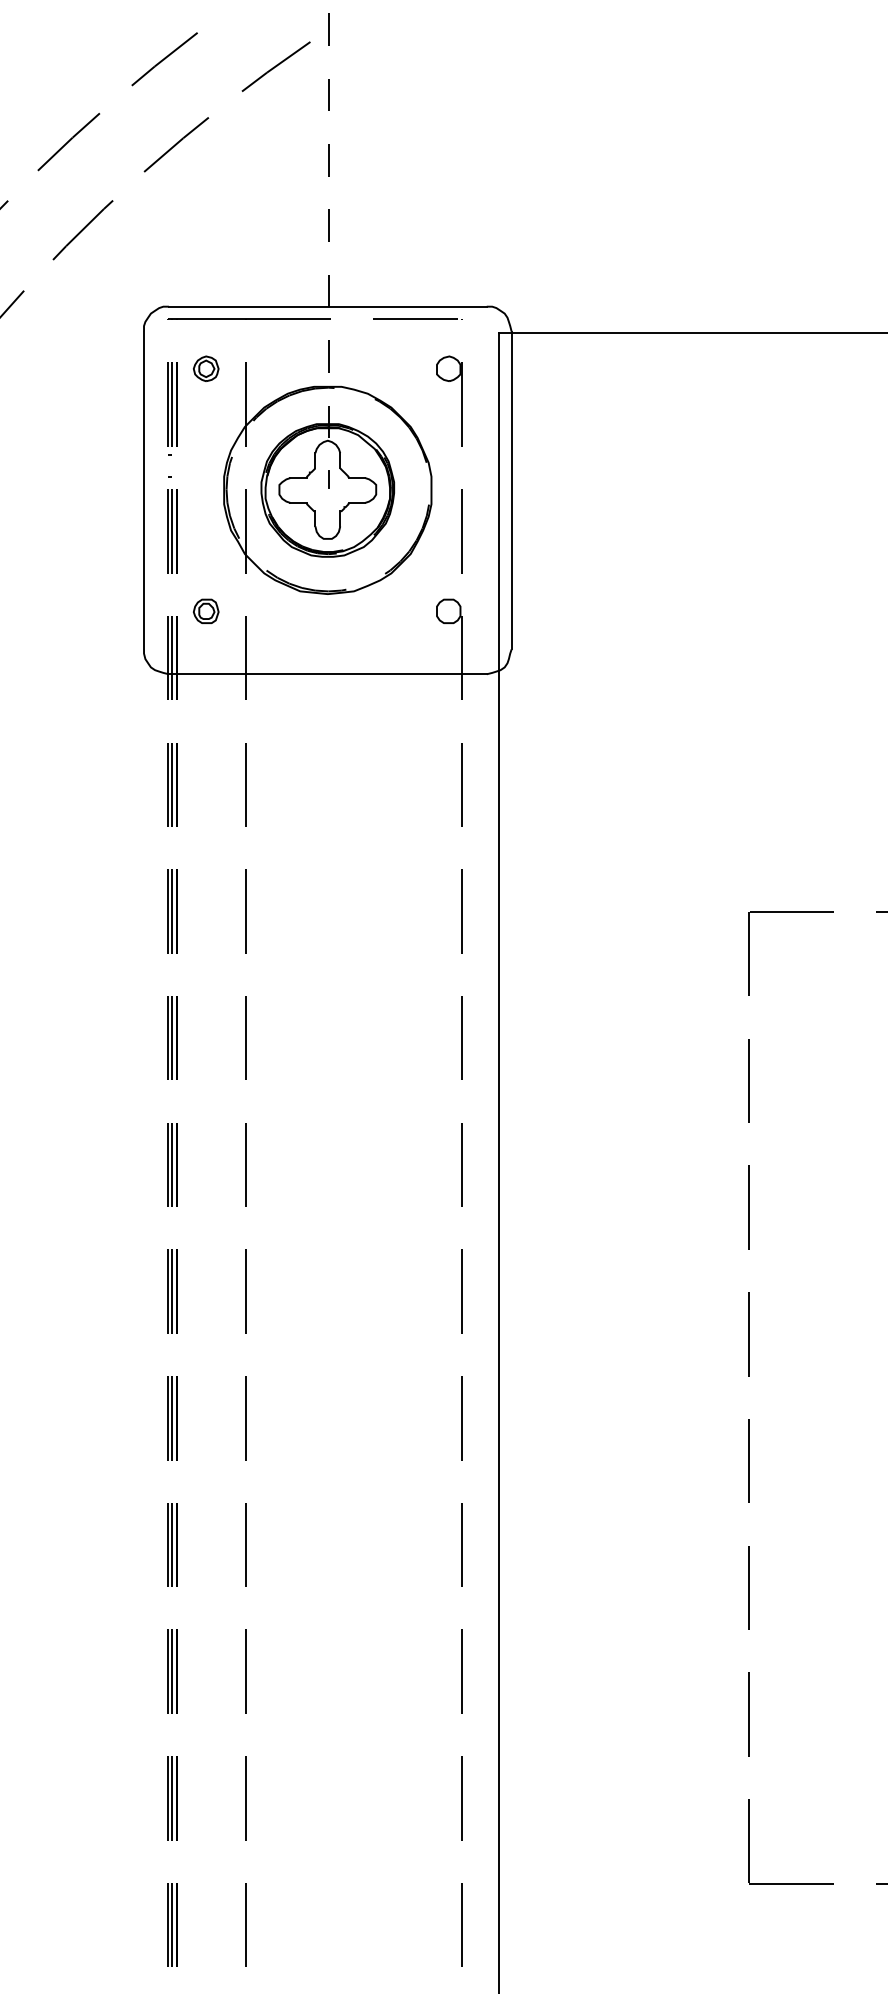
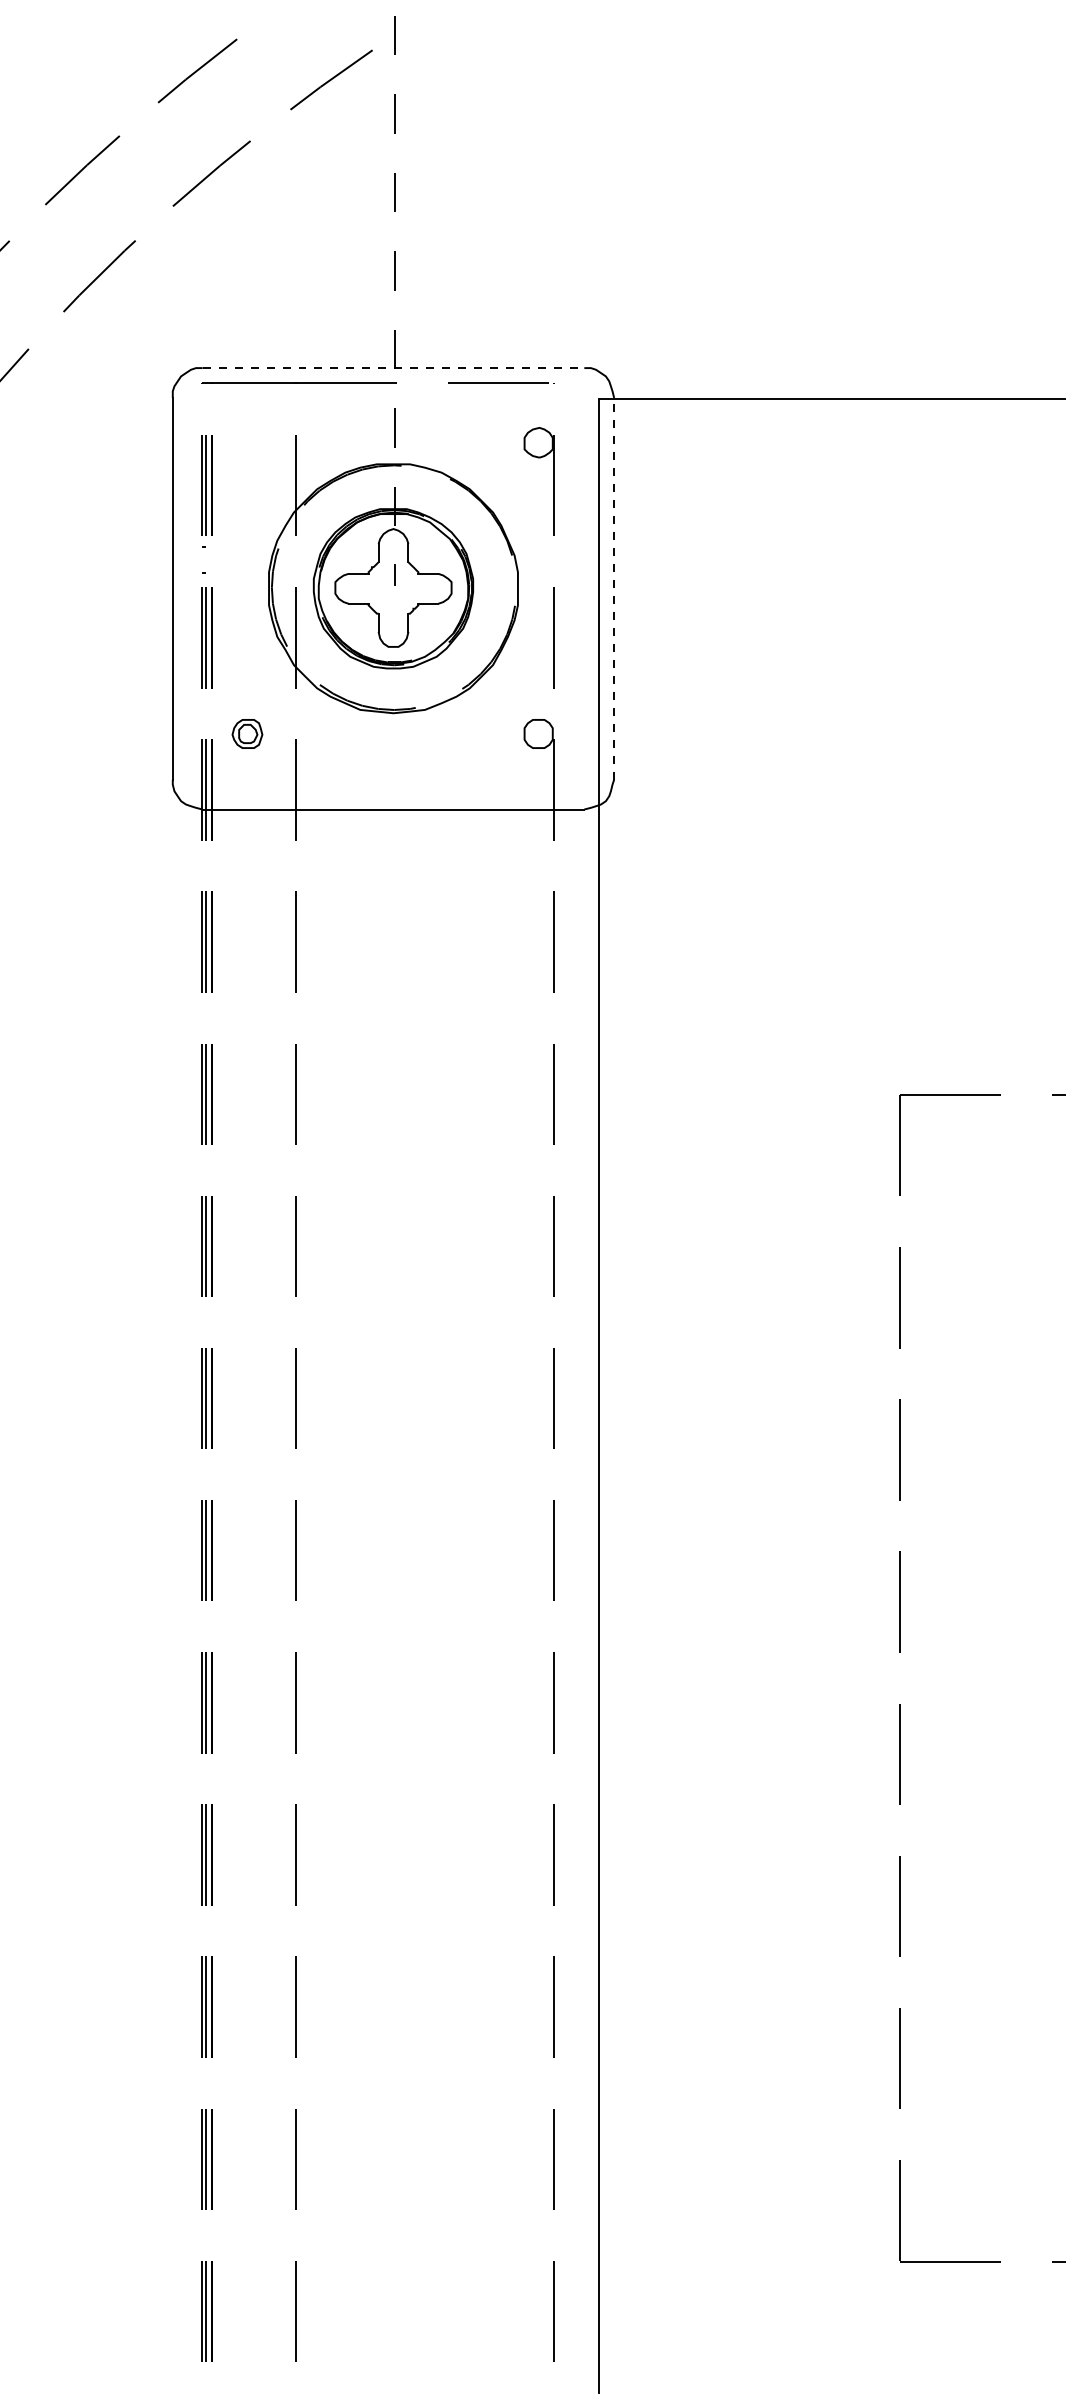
line: (327, 307) -> (393, 368), solid -> dashed
part: (206, 368) -> (247, 442), removed
line: (511, 490) -> (614, 588), solid -> dashed

